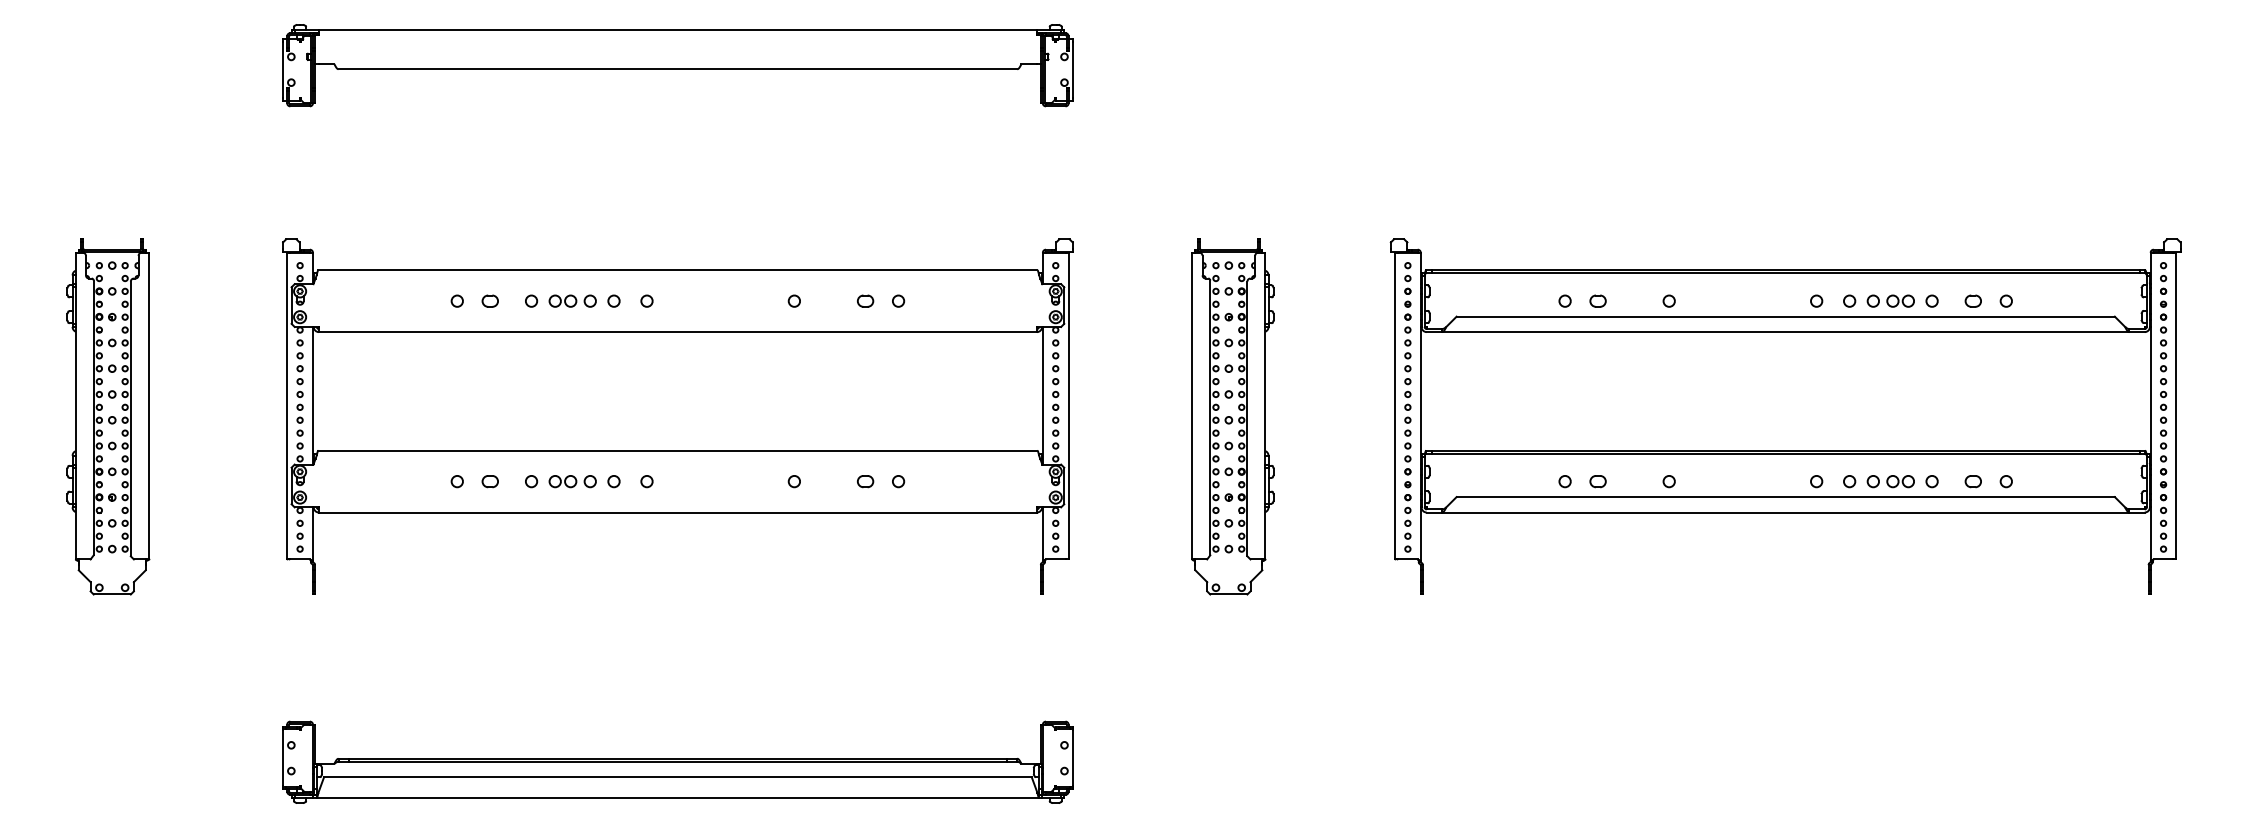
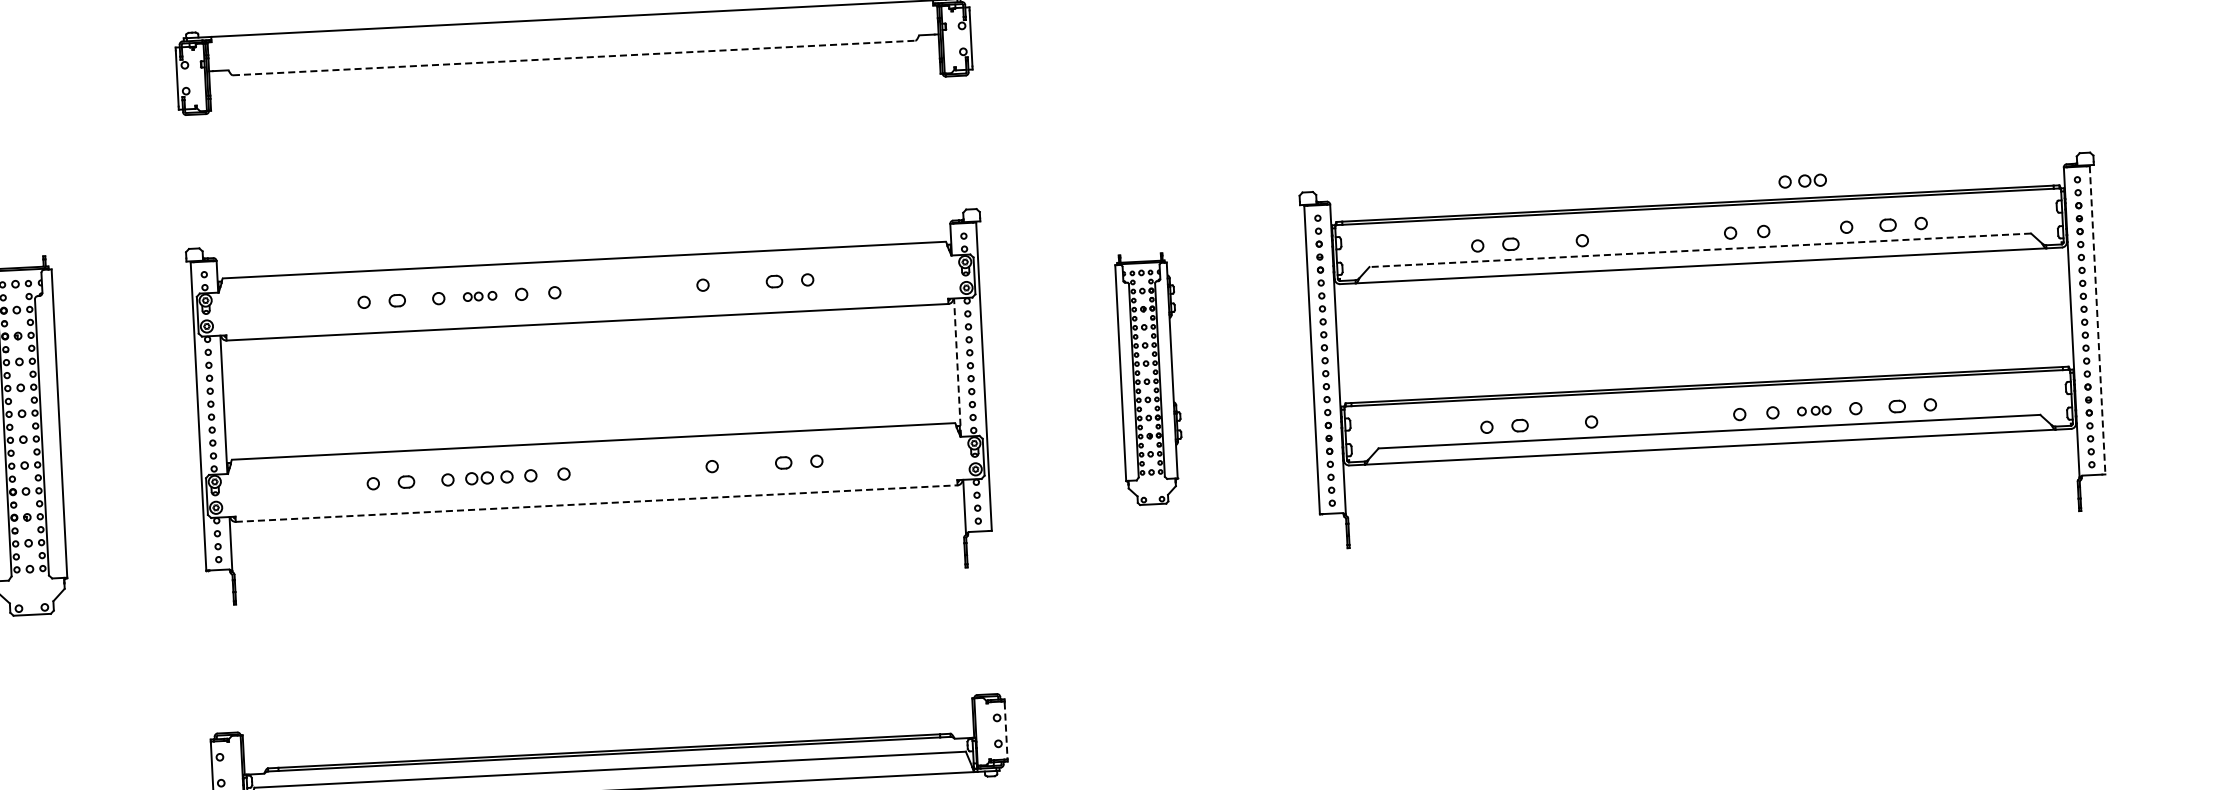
line: (678, 69) -> (574, 58), solid -> dashed
part: (572, 300) -> (479, 295), size x0.7
part: (1890, 300) -> (1802, 180), moved
line: (1785, 316) -> (1700, 250), solid -> dashed
line: (1042, 395) -> (957, 367), solid -> dashed
line: (2176, 406) -> (2097, 320), solid -> dashed
part: (1232, 416) -> (1149, 378), size x0.7
part: (1890, 481) -> (1813, 410), size x0.7
line: (678, 512) -> (597, 503), solid -> dashed
line: (1072, 758) -> (1005, 730), solid -> dashed

